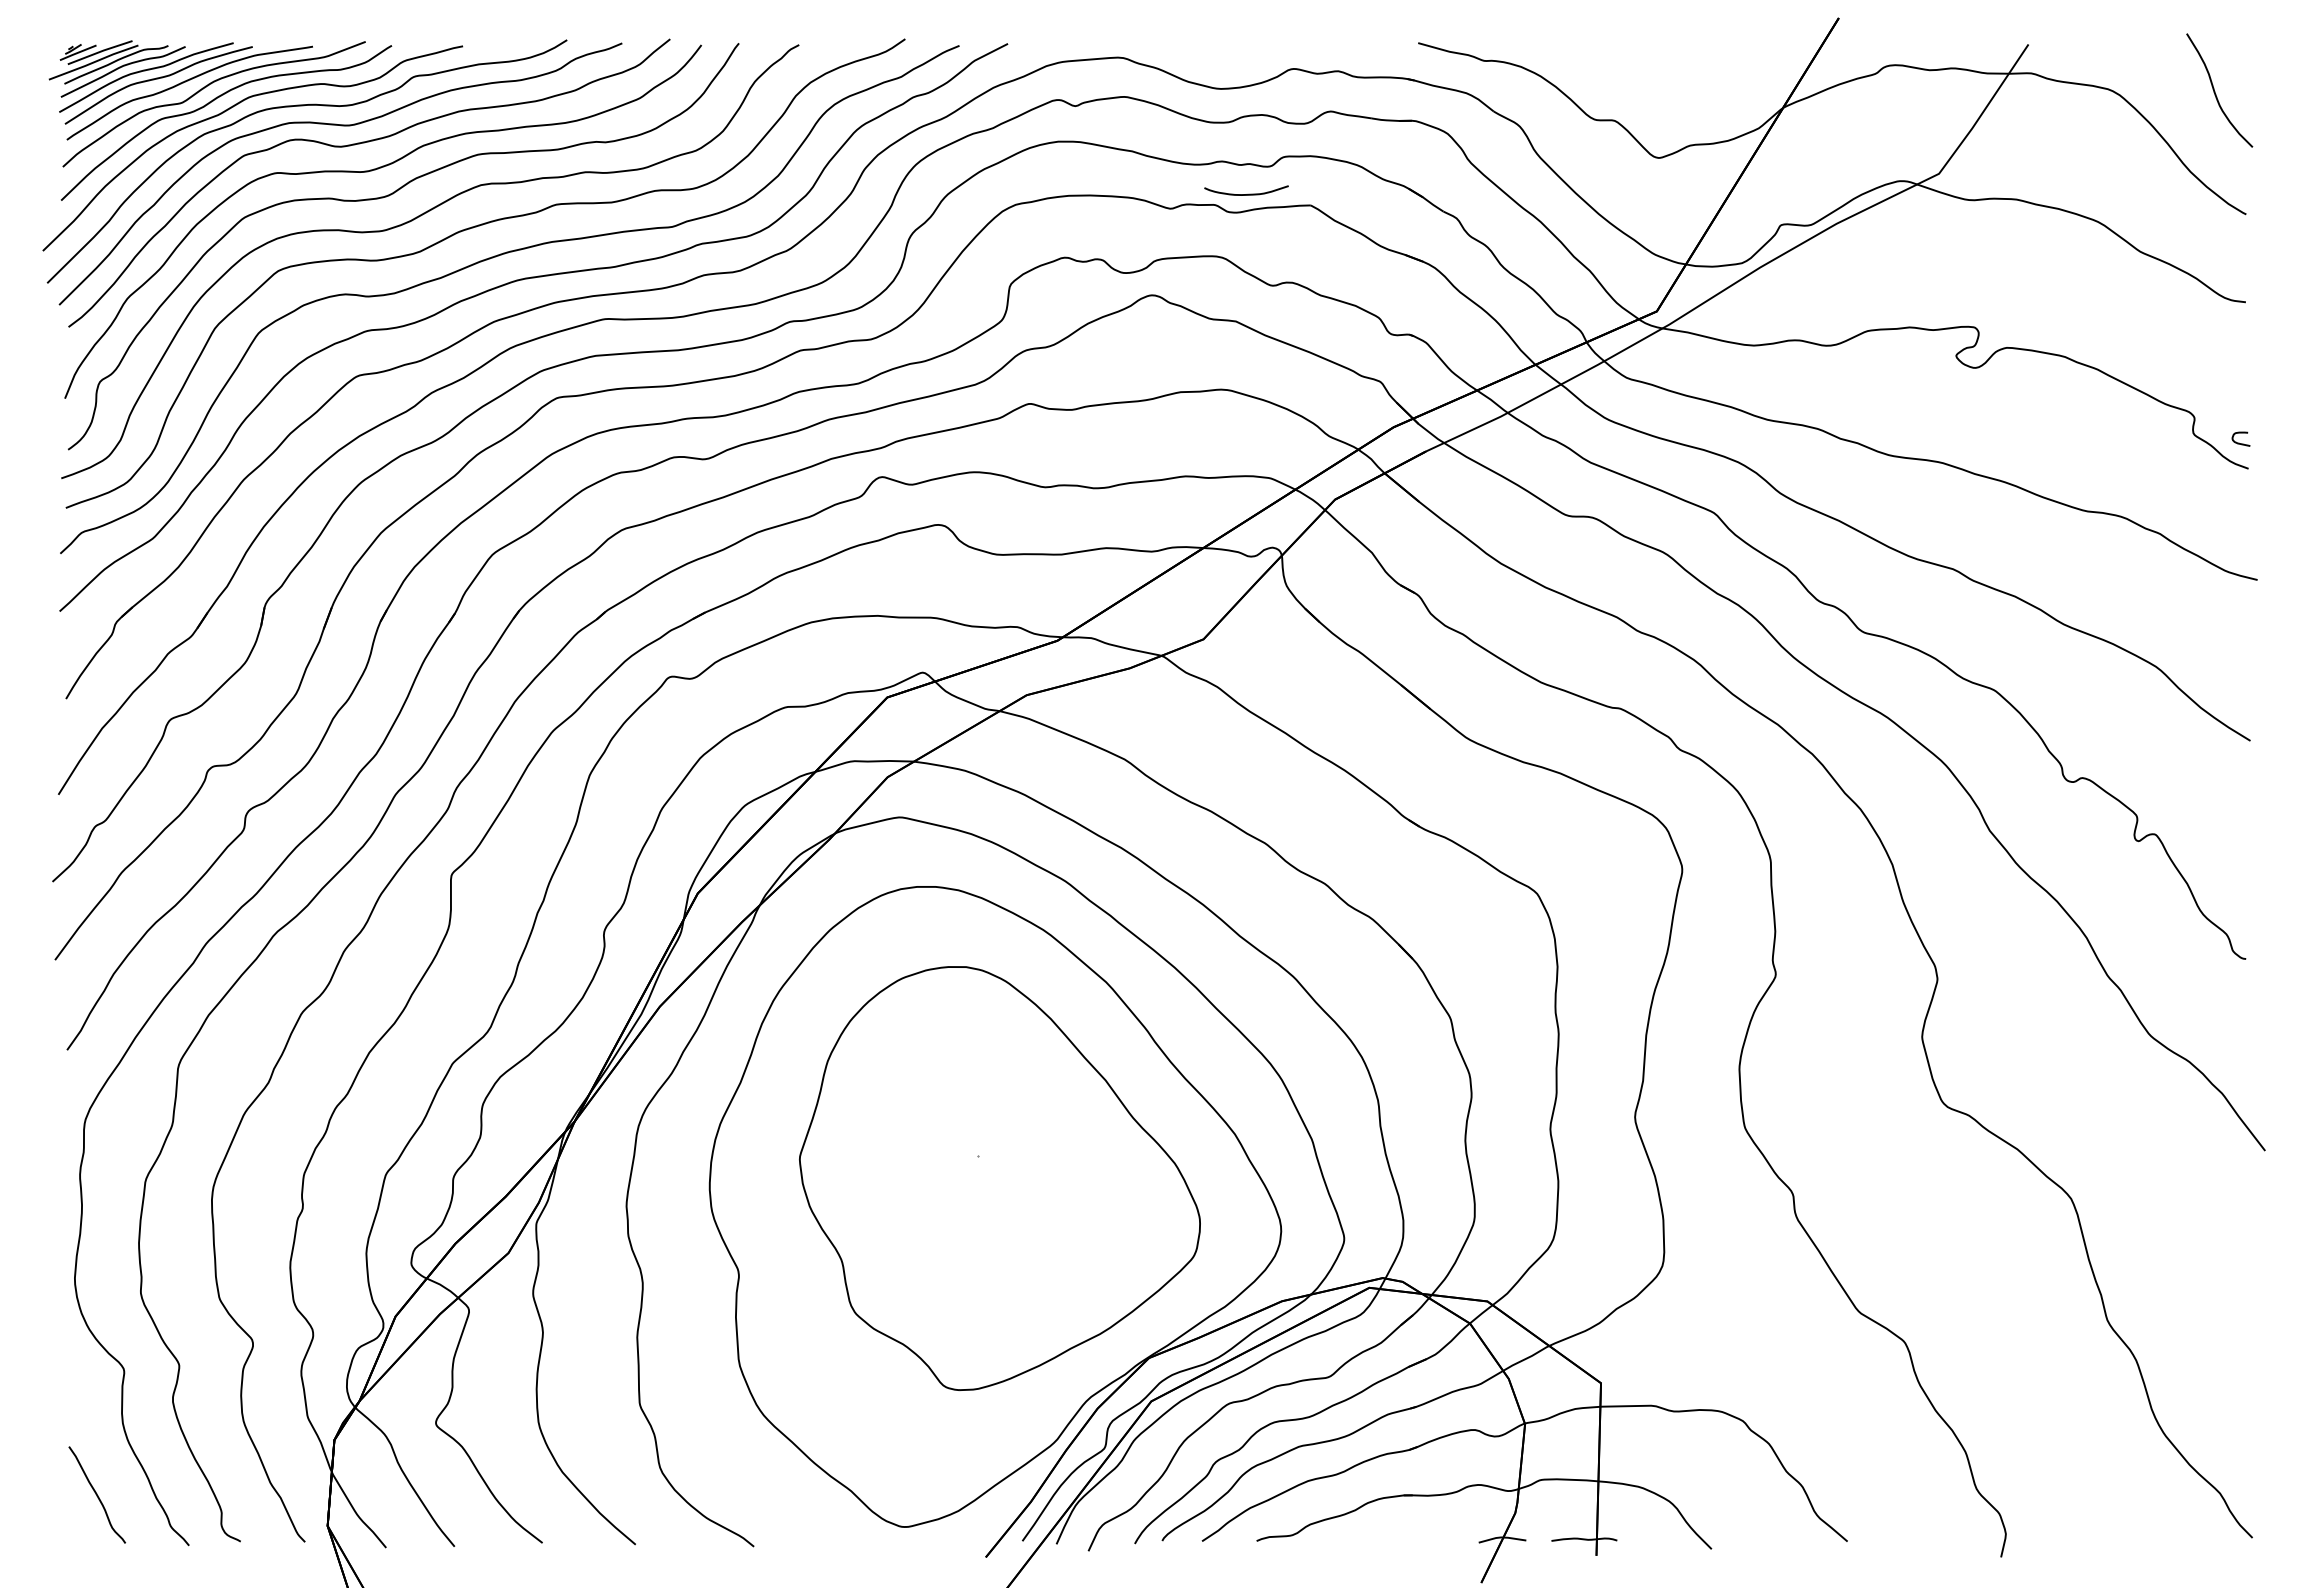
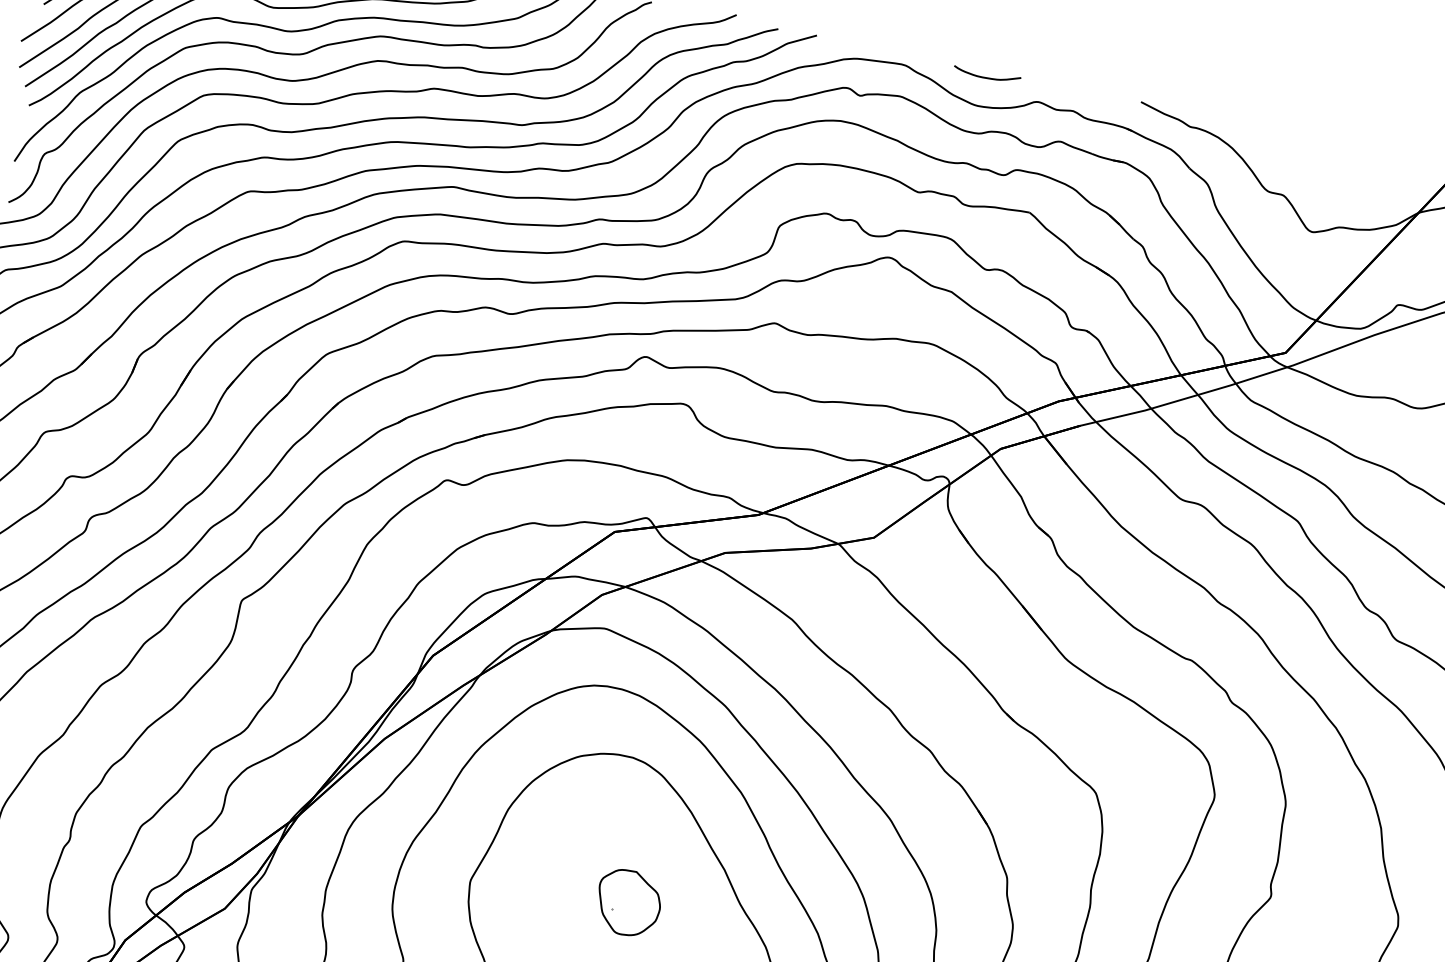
curve: (1248, 193) -> (988, 77), moved
part: (997, 1144) -> (628, 902), added

